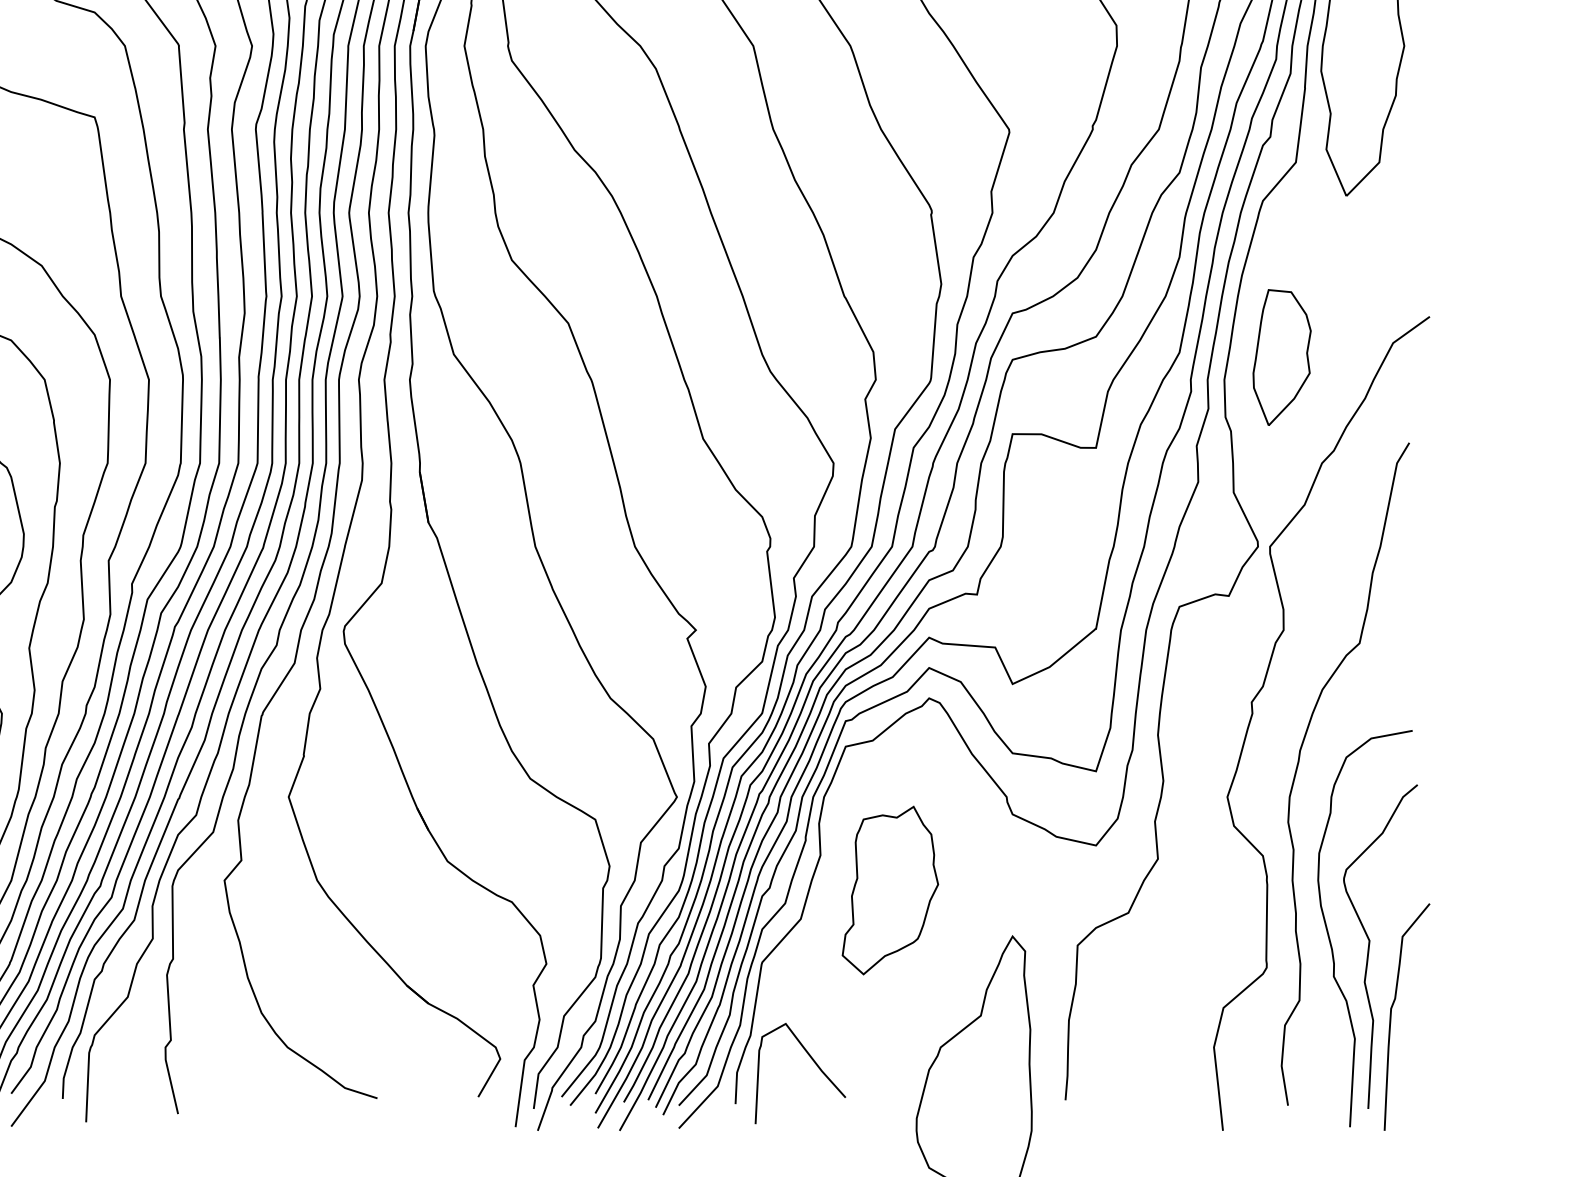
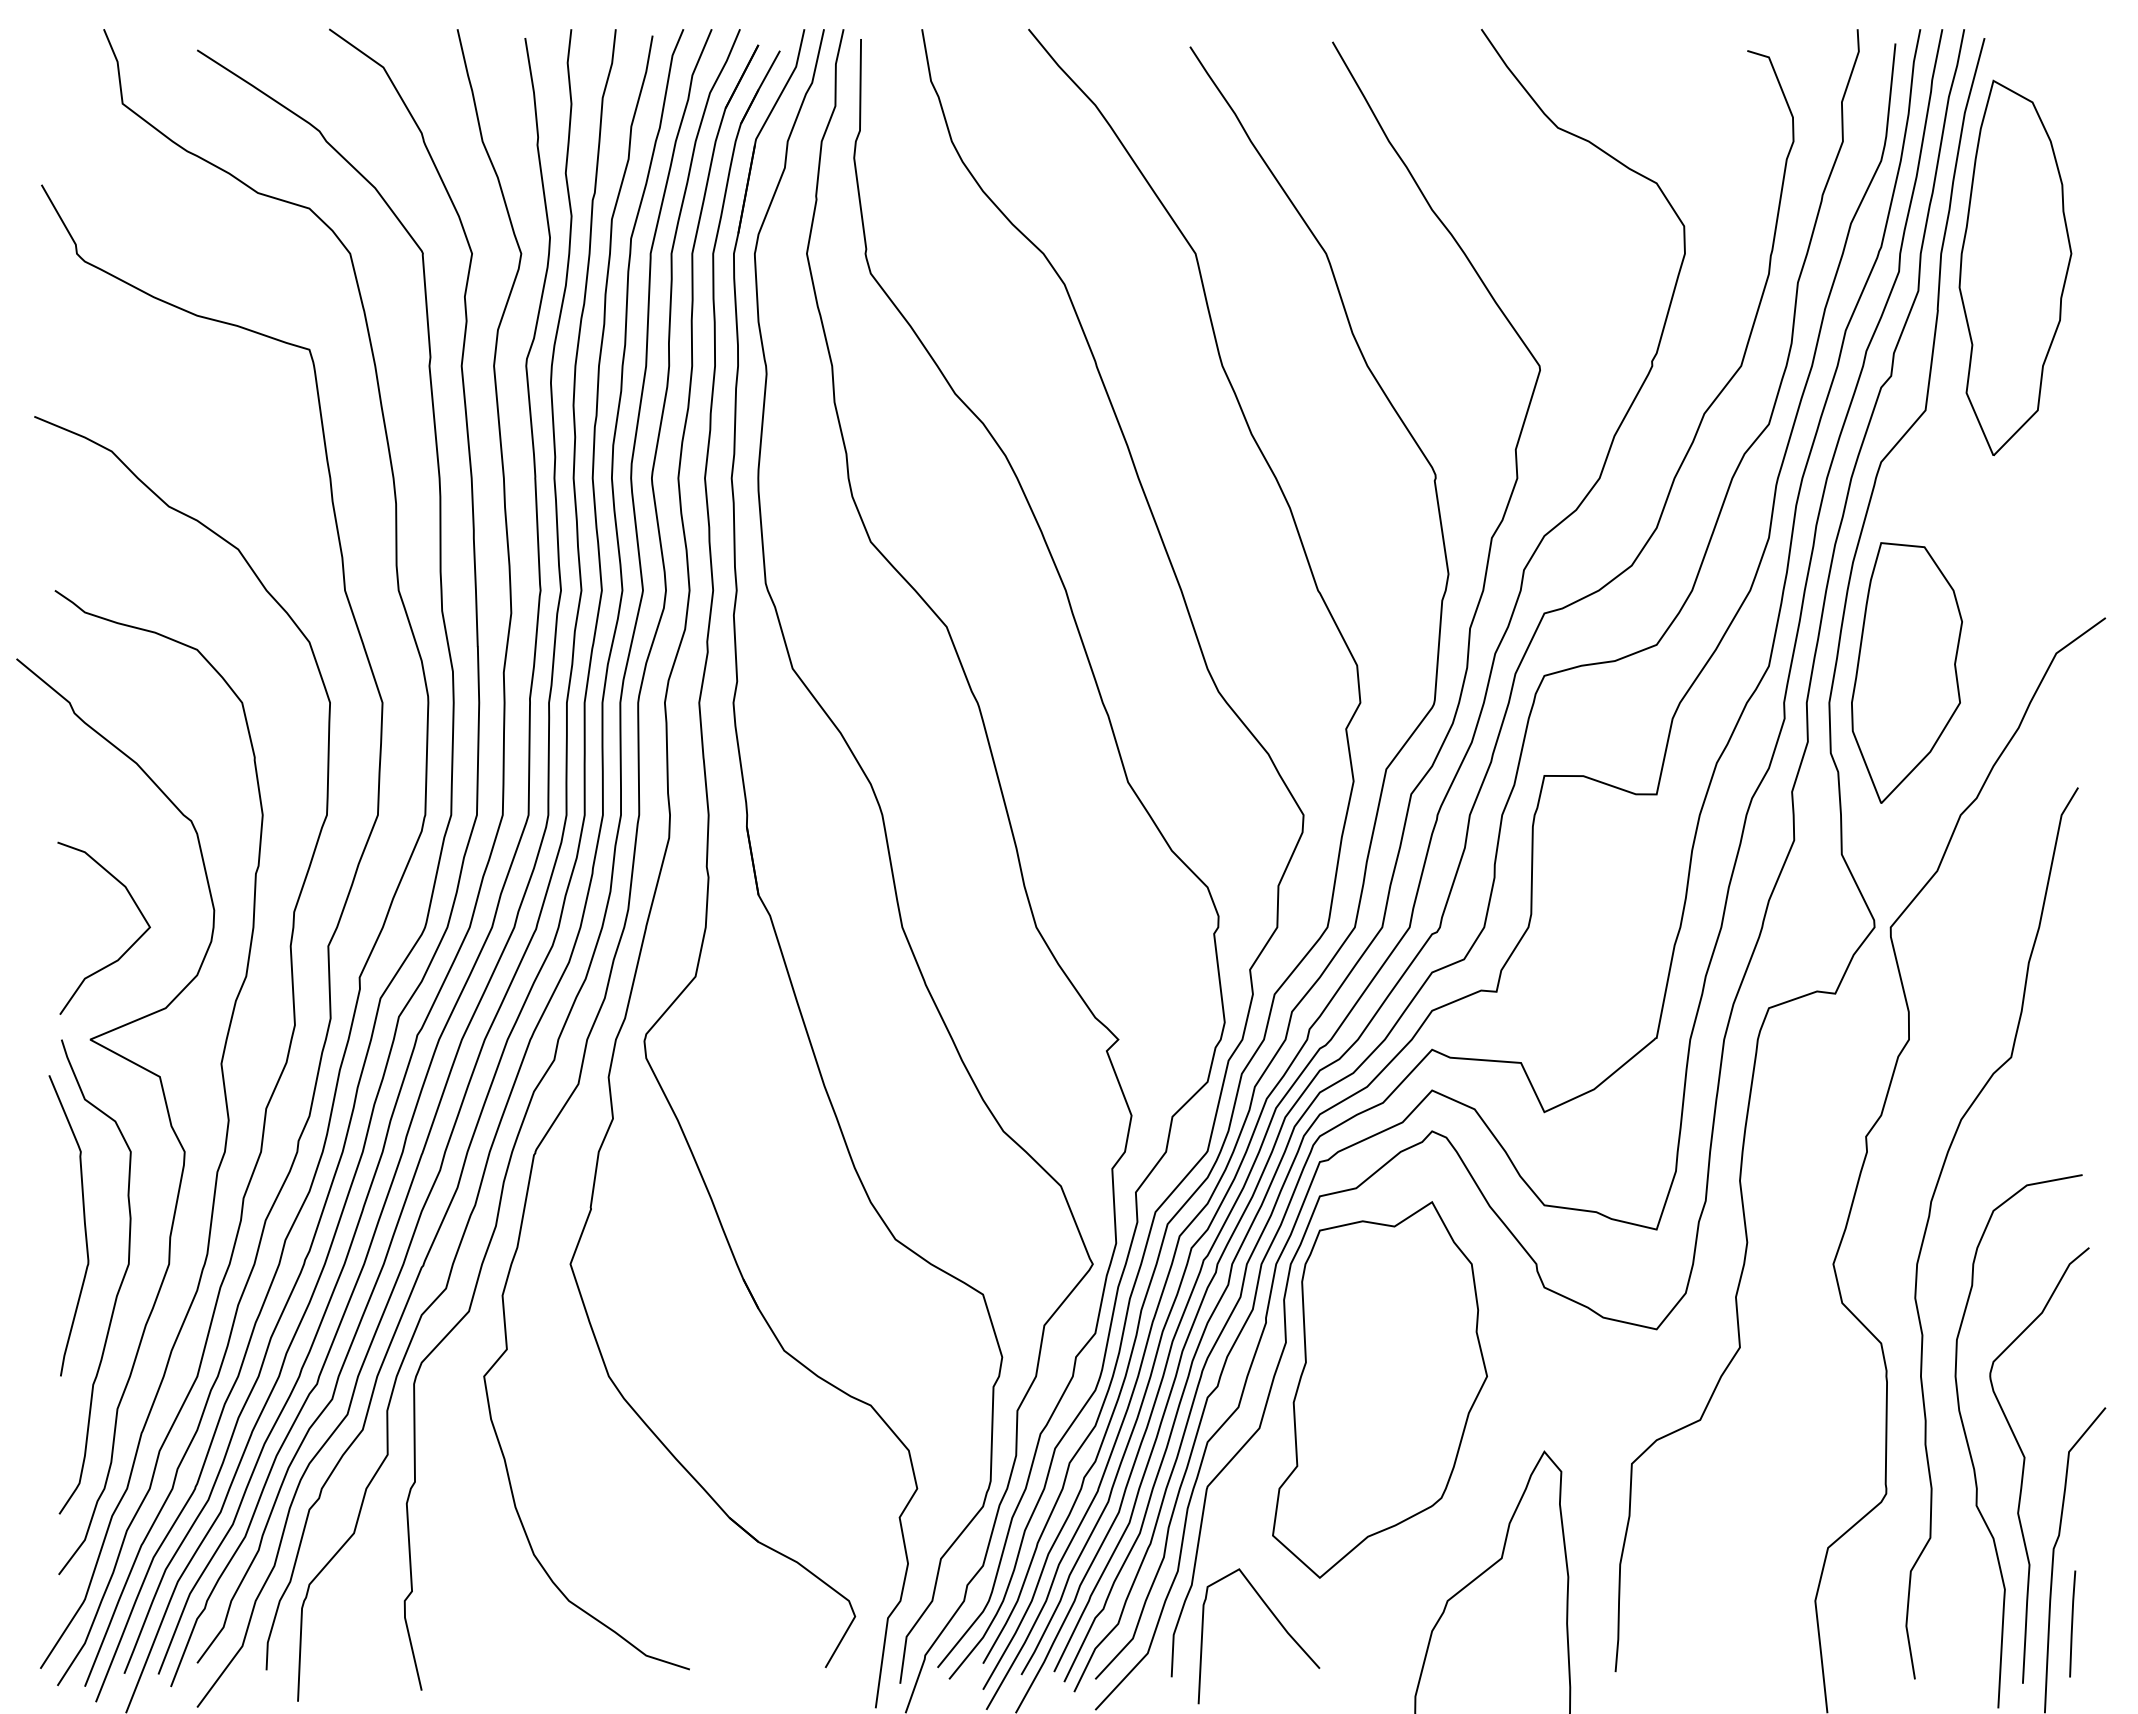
part: (1281, 357) -> (1906, 672), size x1.43
part: (890, 890) -> (1379, 1389), size x1.67
line: (1405, 1064) -> (2072, 1623), added

